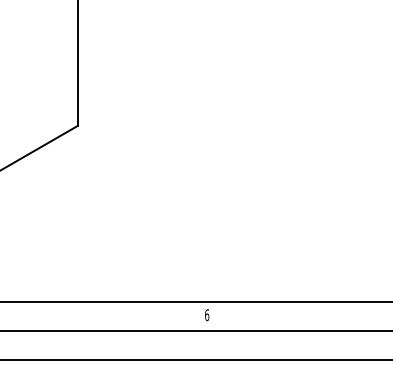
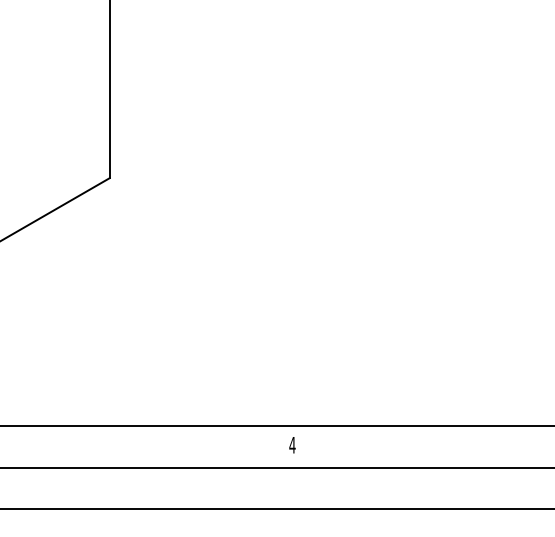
text: (207, 314) -> (292, 444), 6 -> 4

